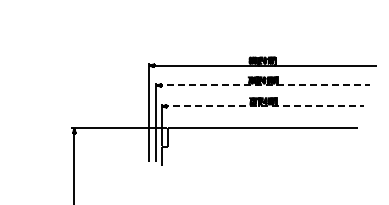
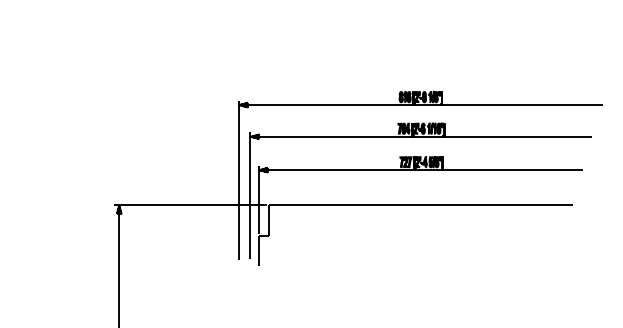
line: (263, 85) -> (421, 136), dashed -> solid
line: (263, 106) -> (421, 170), dashed -> solid

